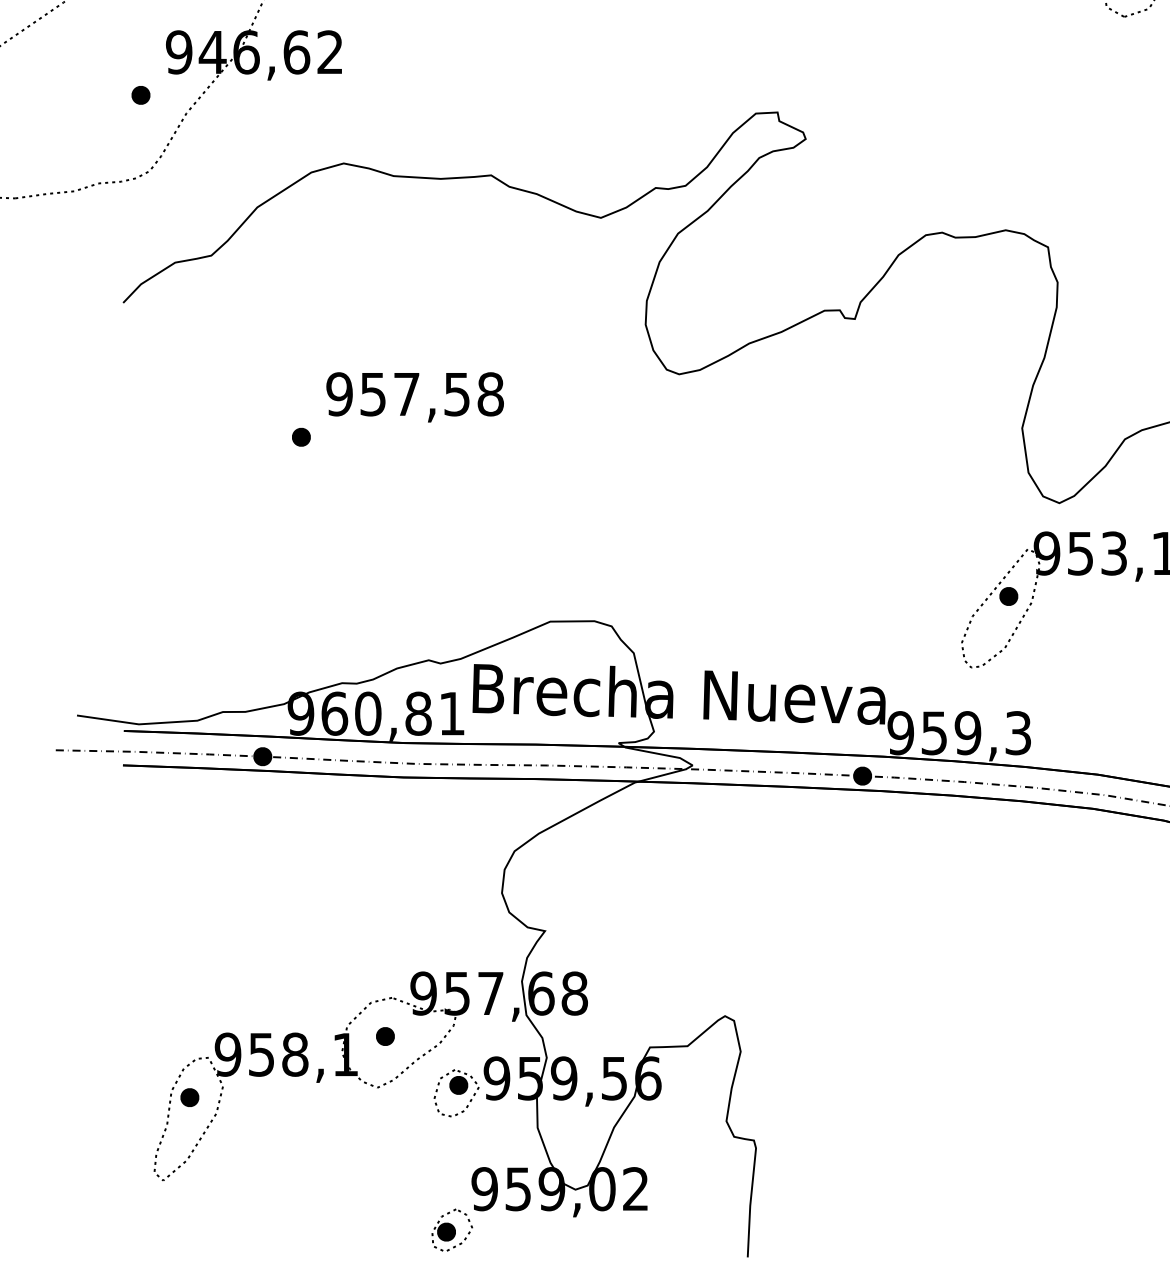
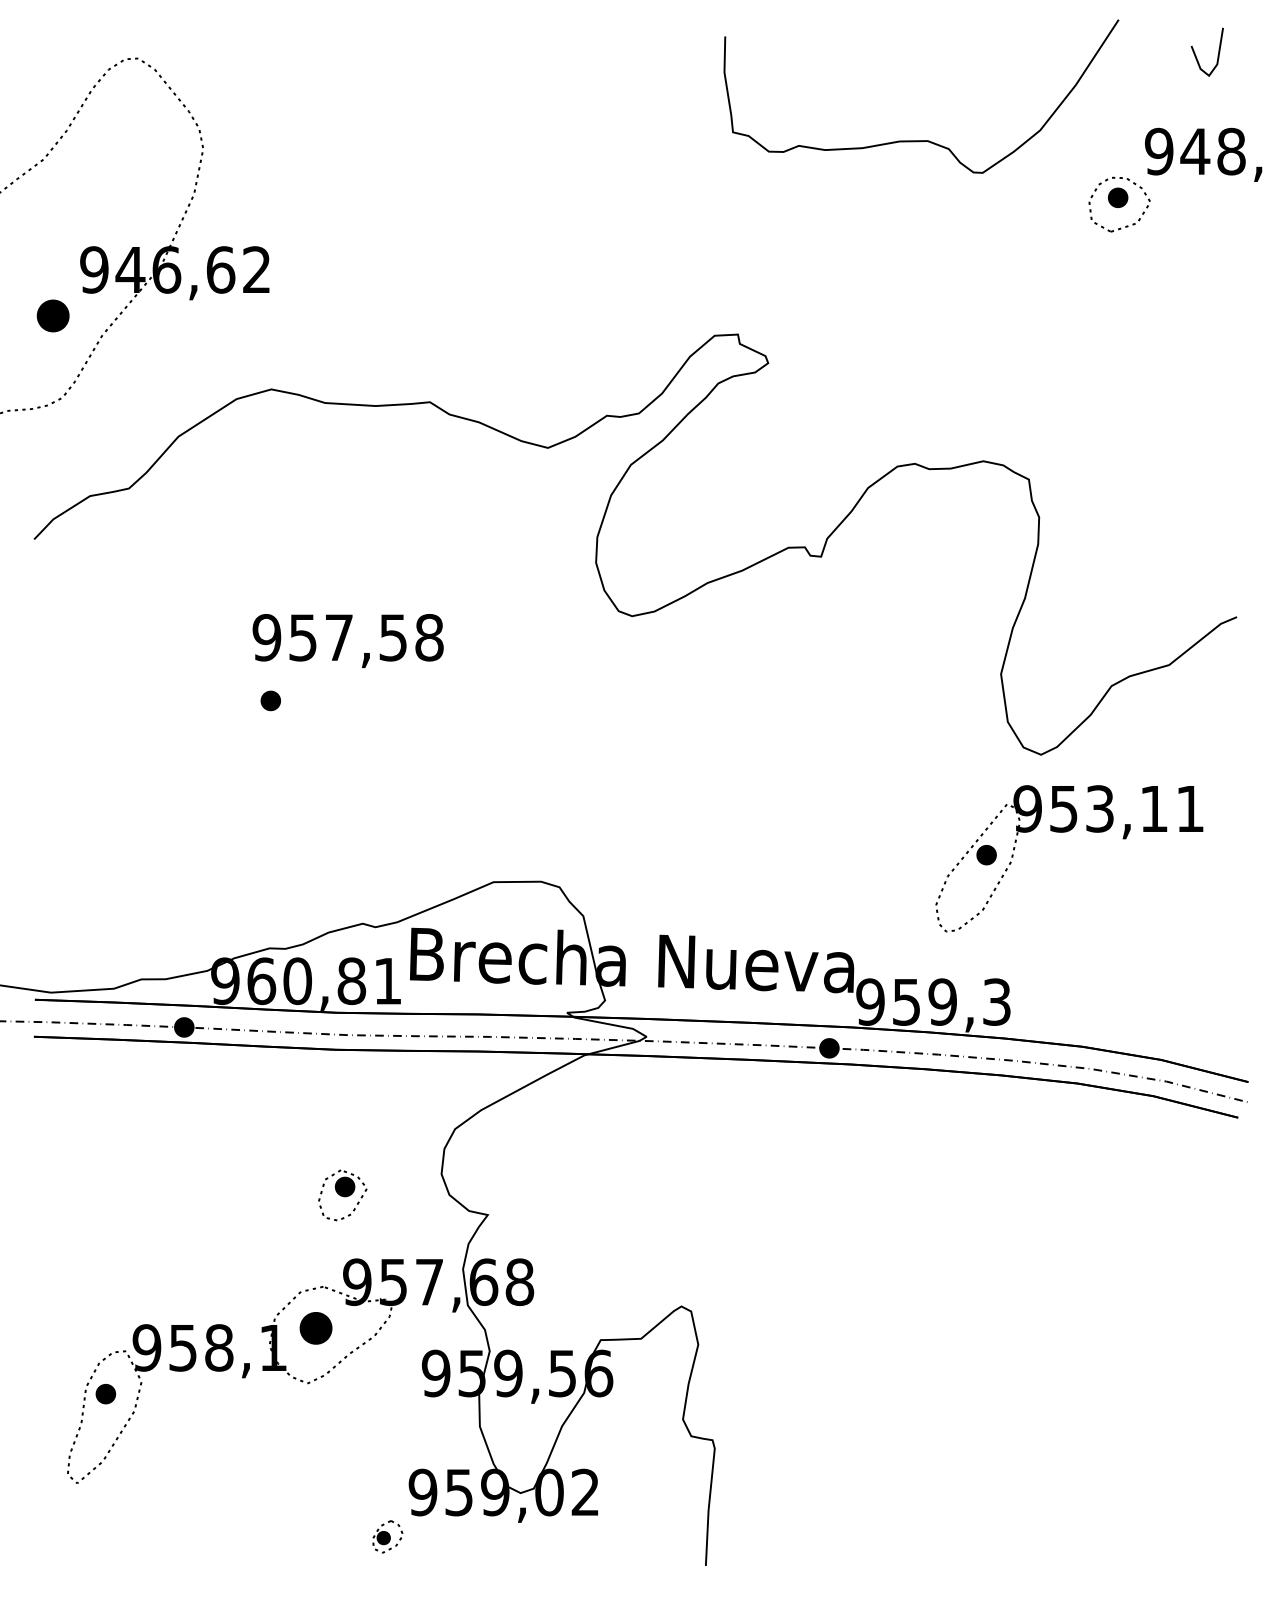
part: (141, 95) -> (53, 316), size x1.6
part: (301, 436) -> (270, 700), moved
part: (385, 1036) -> (316, 1328), size x1.6
part: (456, 1093) -> (342, 1195), moved
part: (451, 1230) -> (387, 1536), size x0.7

